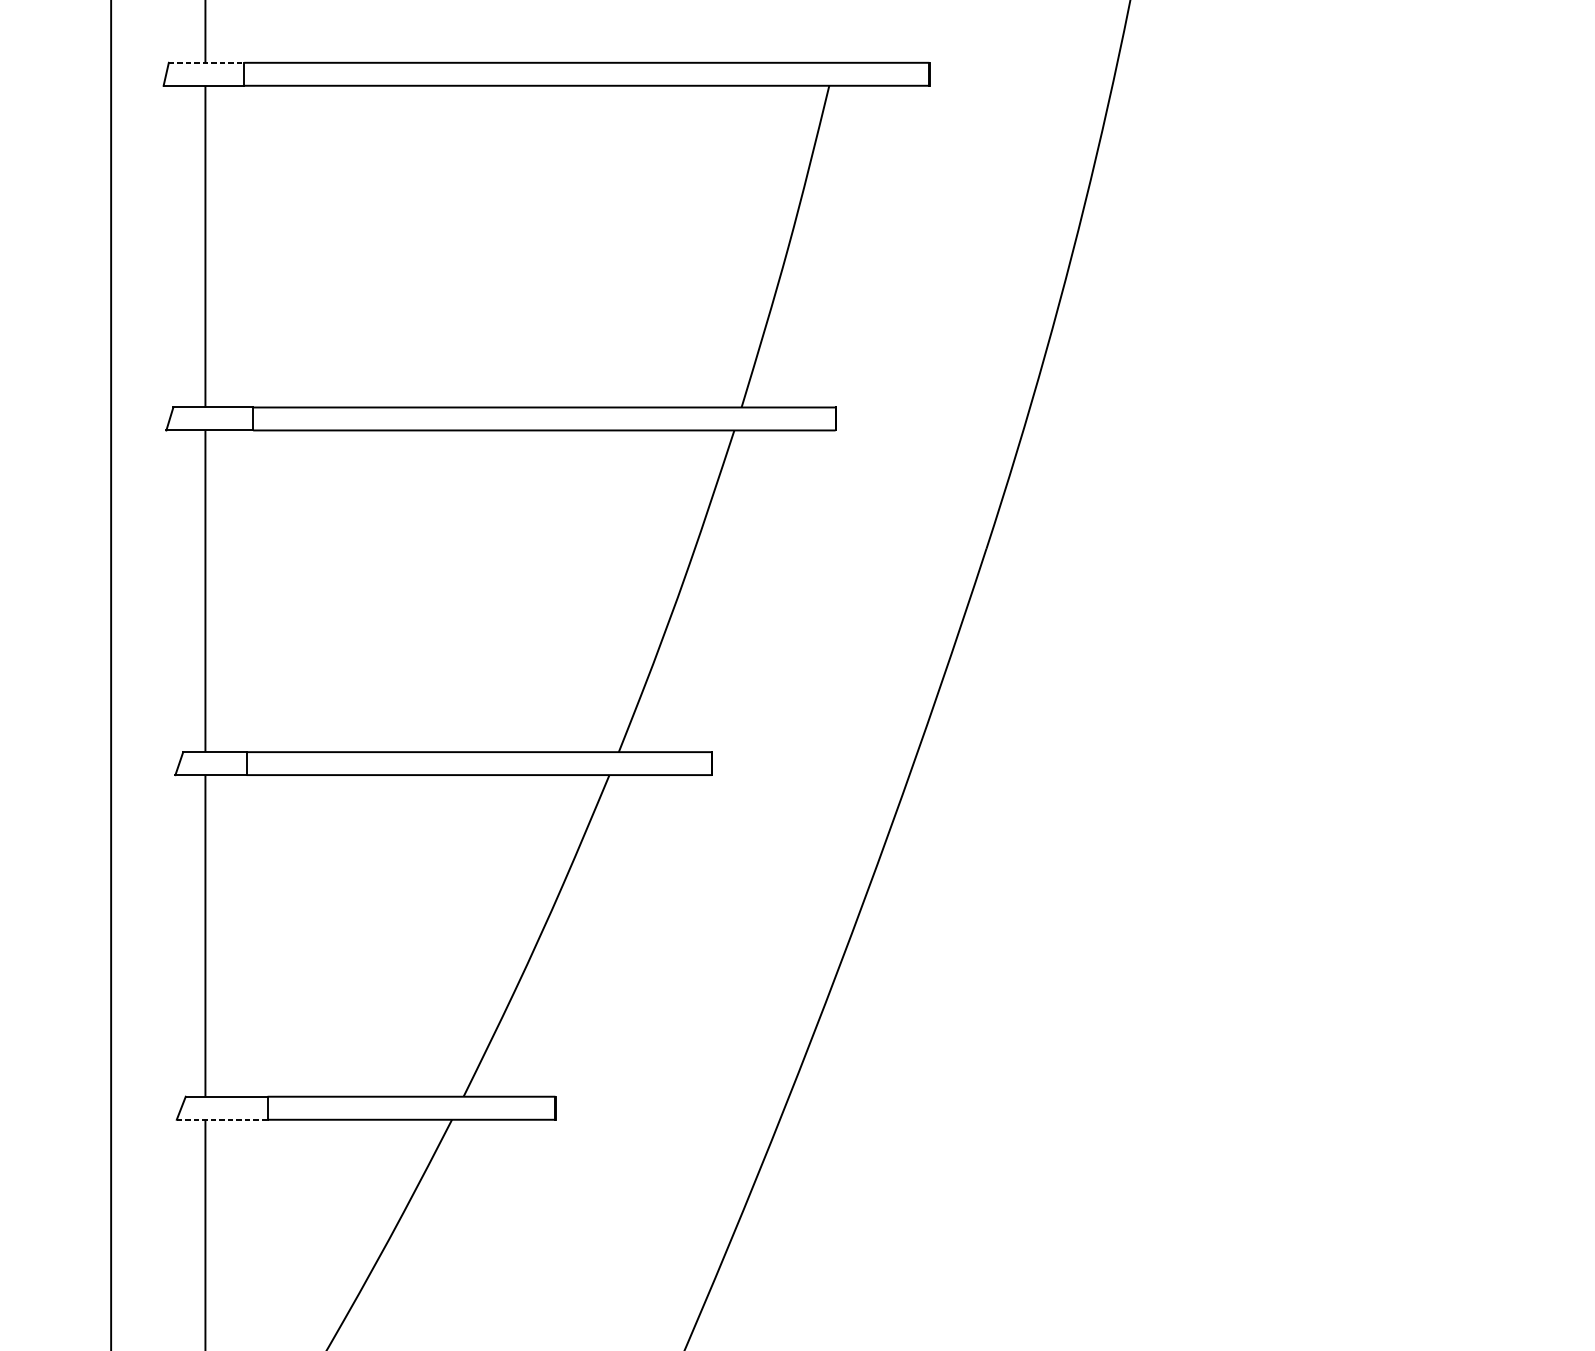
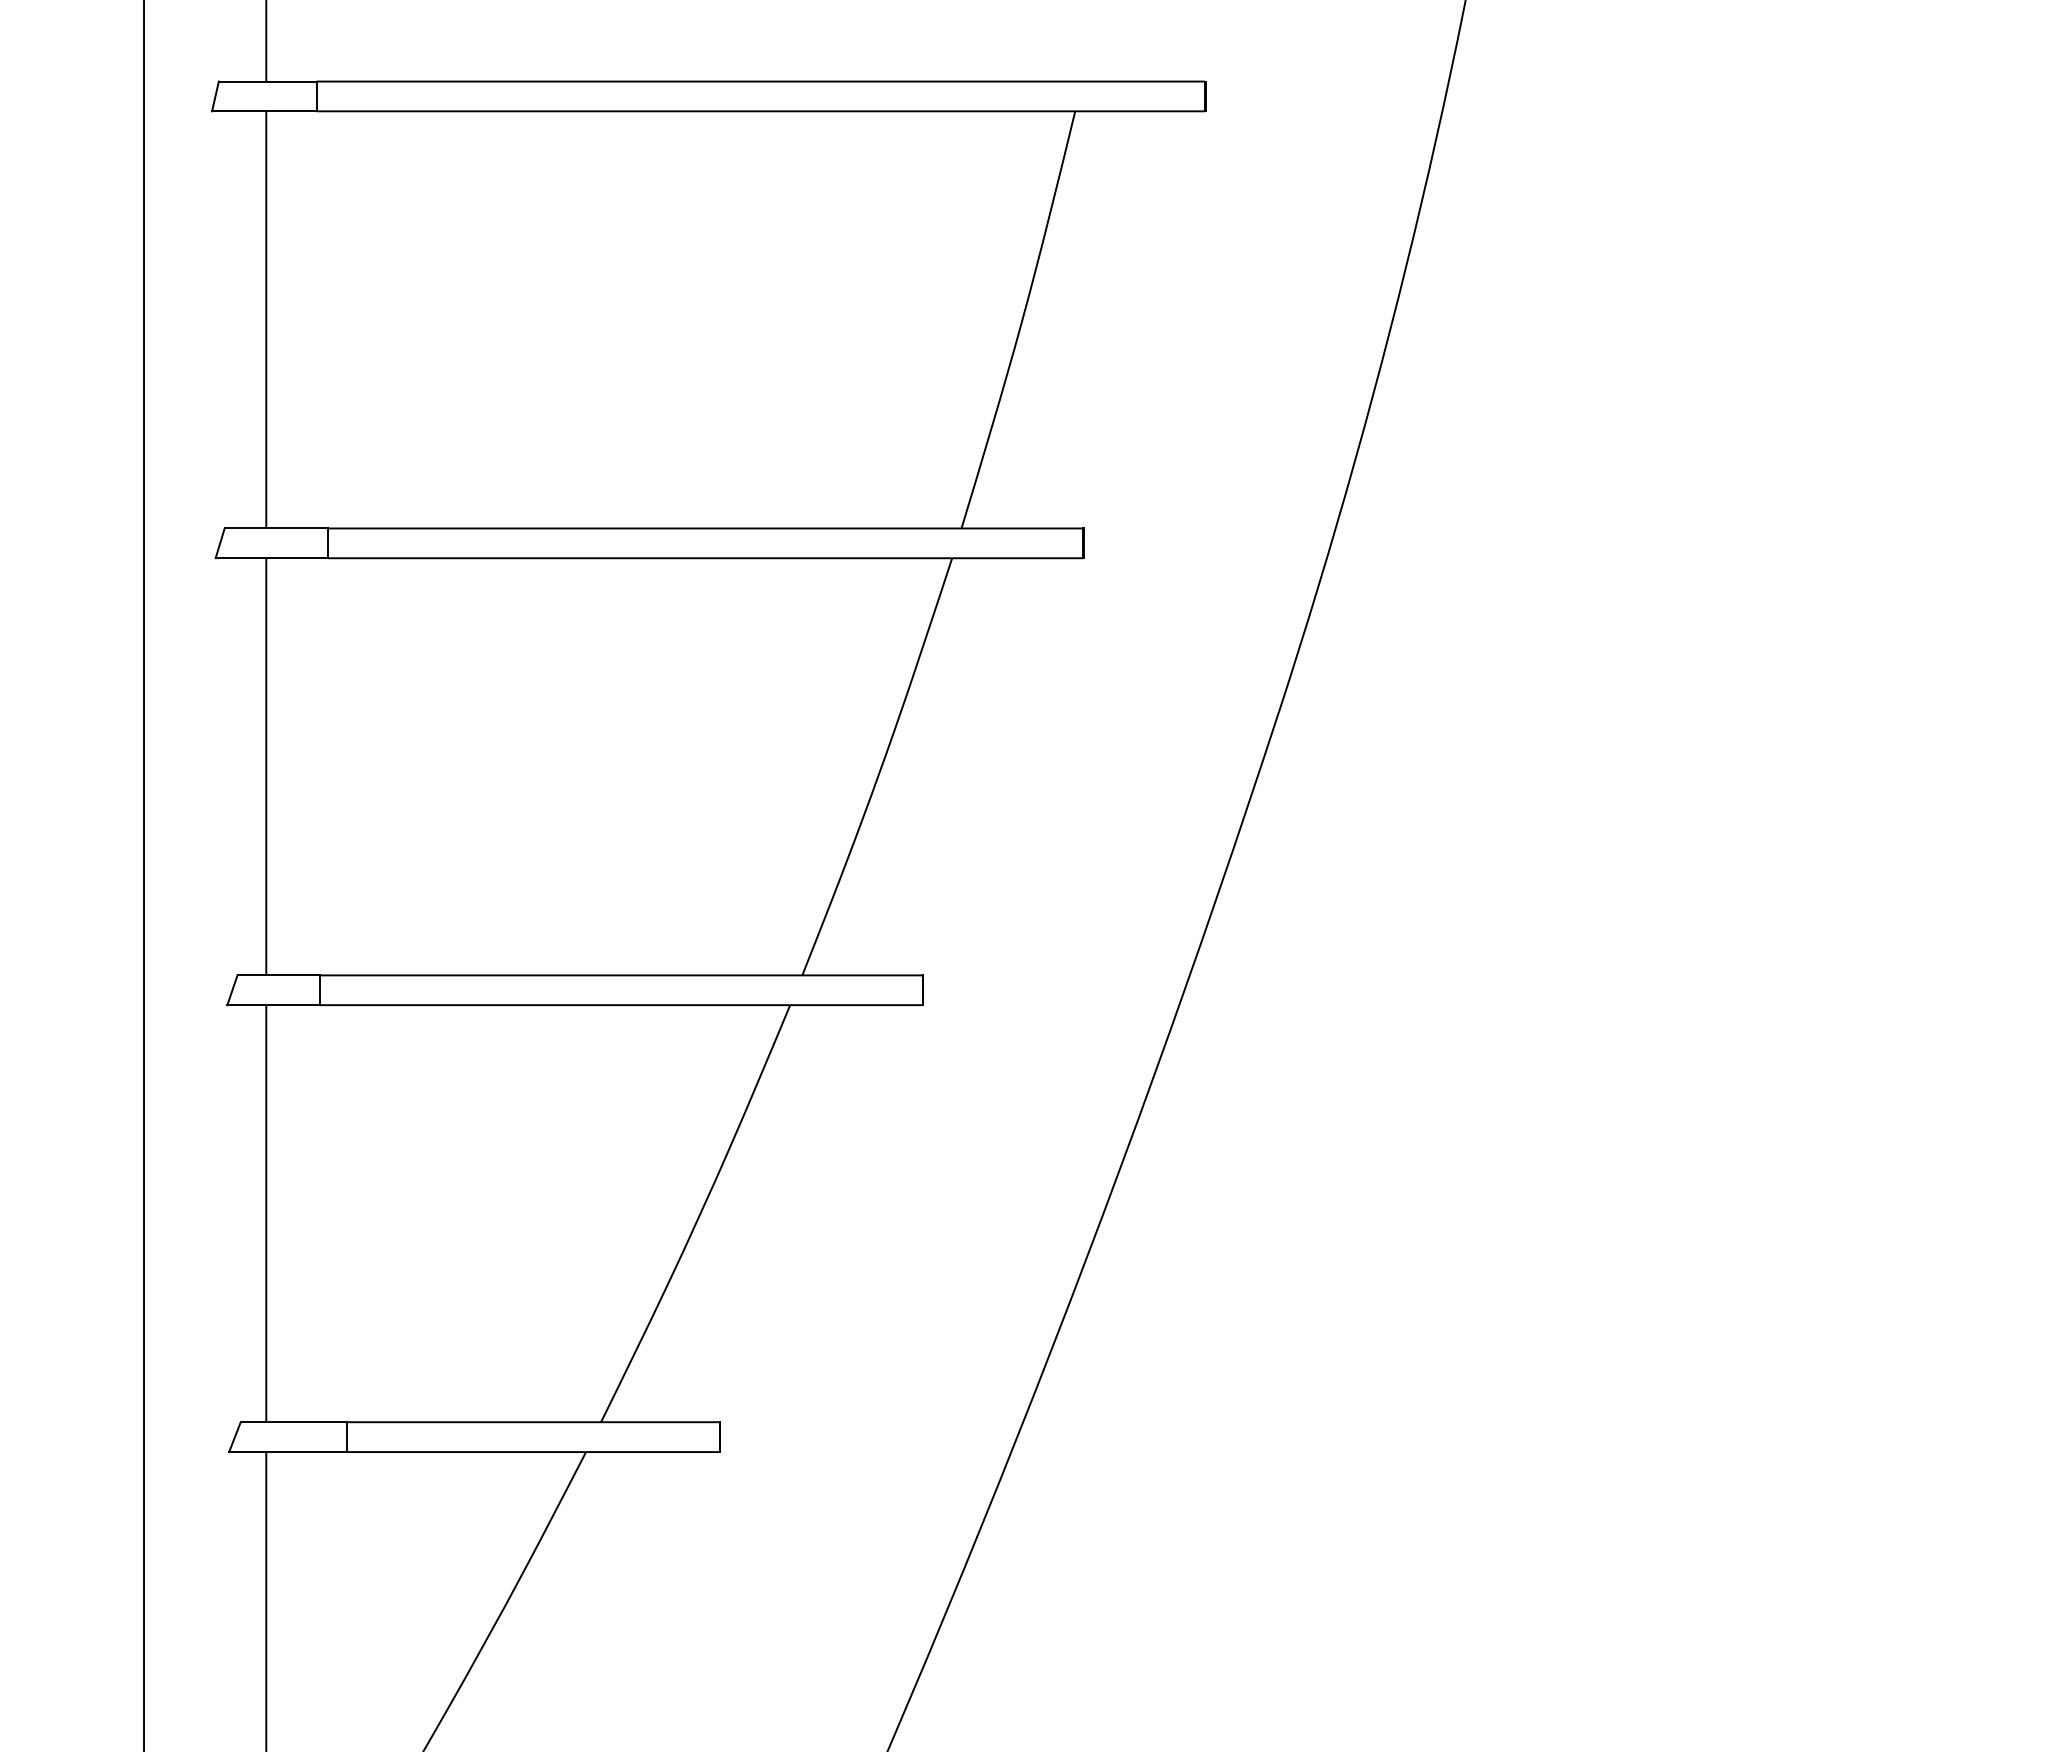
line: (206, 62) -> (267, 81), dashed -> solid
line: (222, 1120) -> (288, 1452), dashed -> solid

